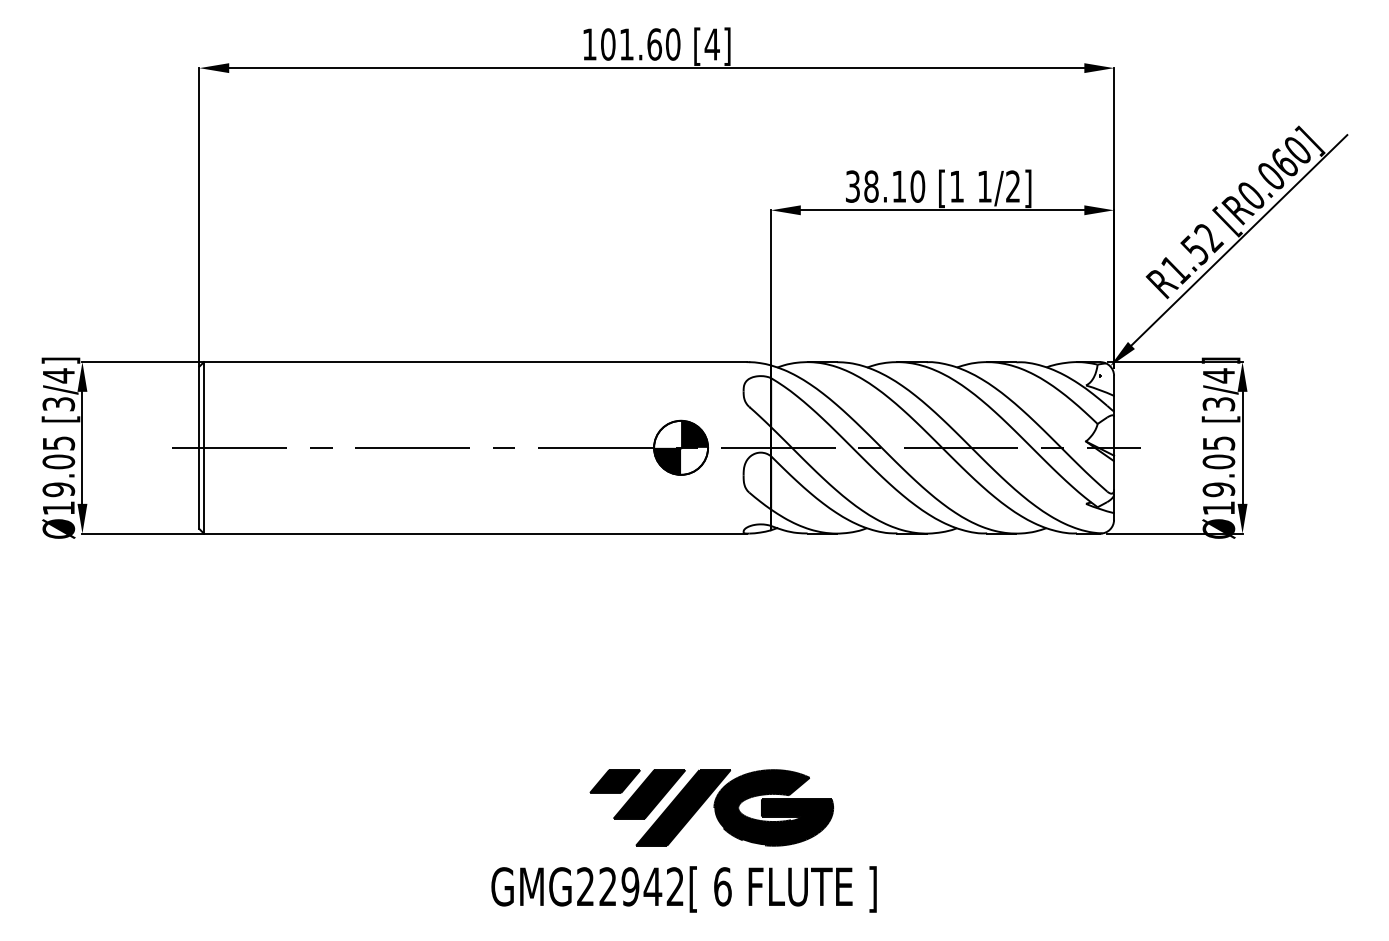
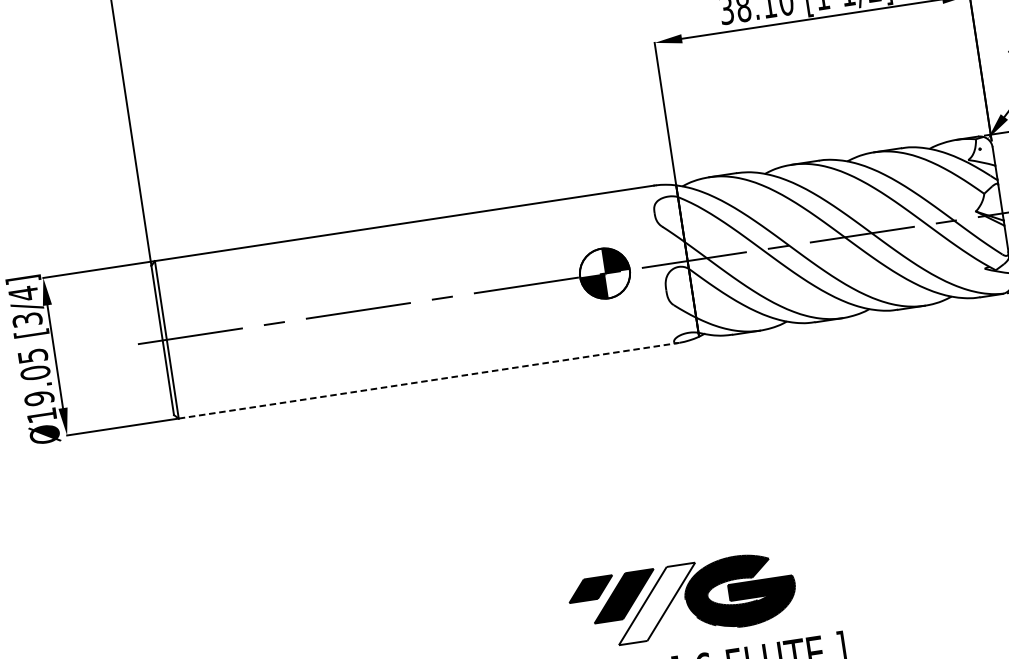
line: (475, 533) -> (428, 380), solid -> dashed
fill: (683, 807) -> (657, 603), removed

